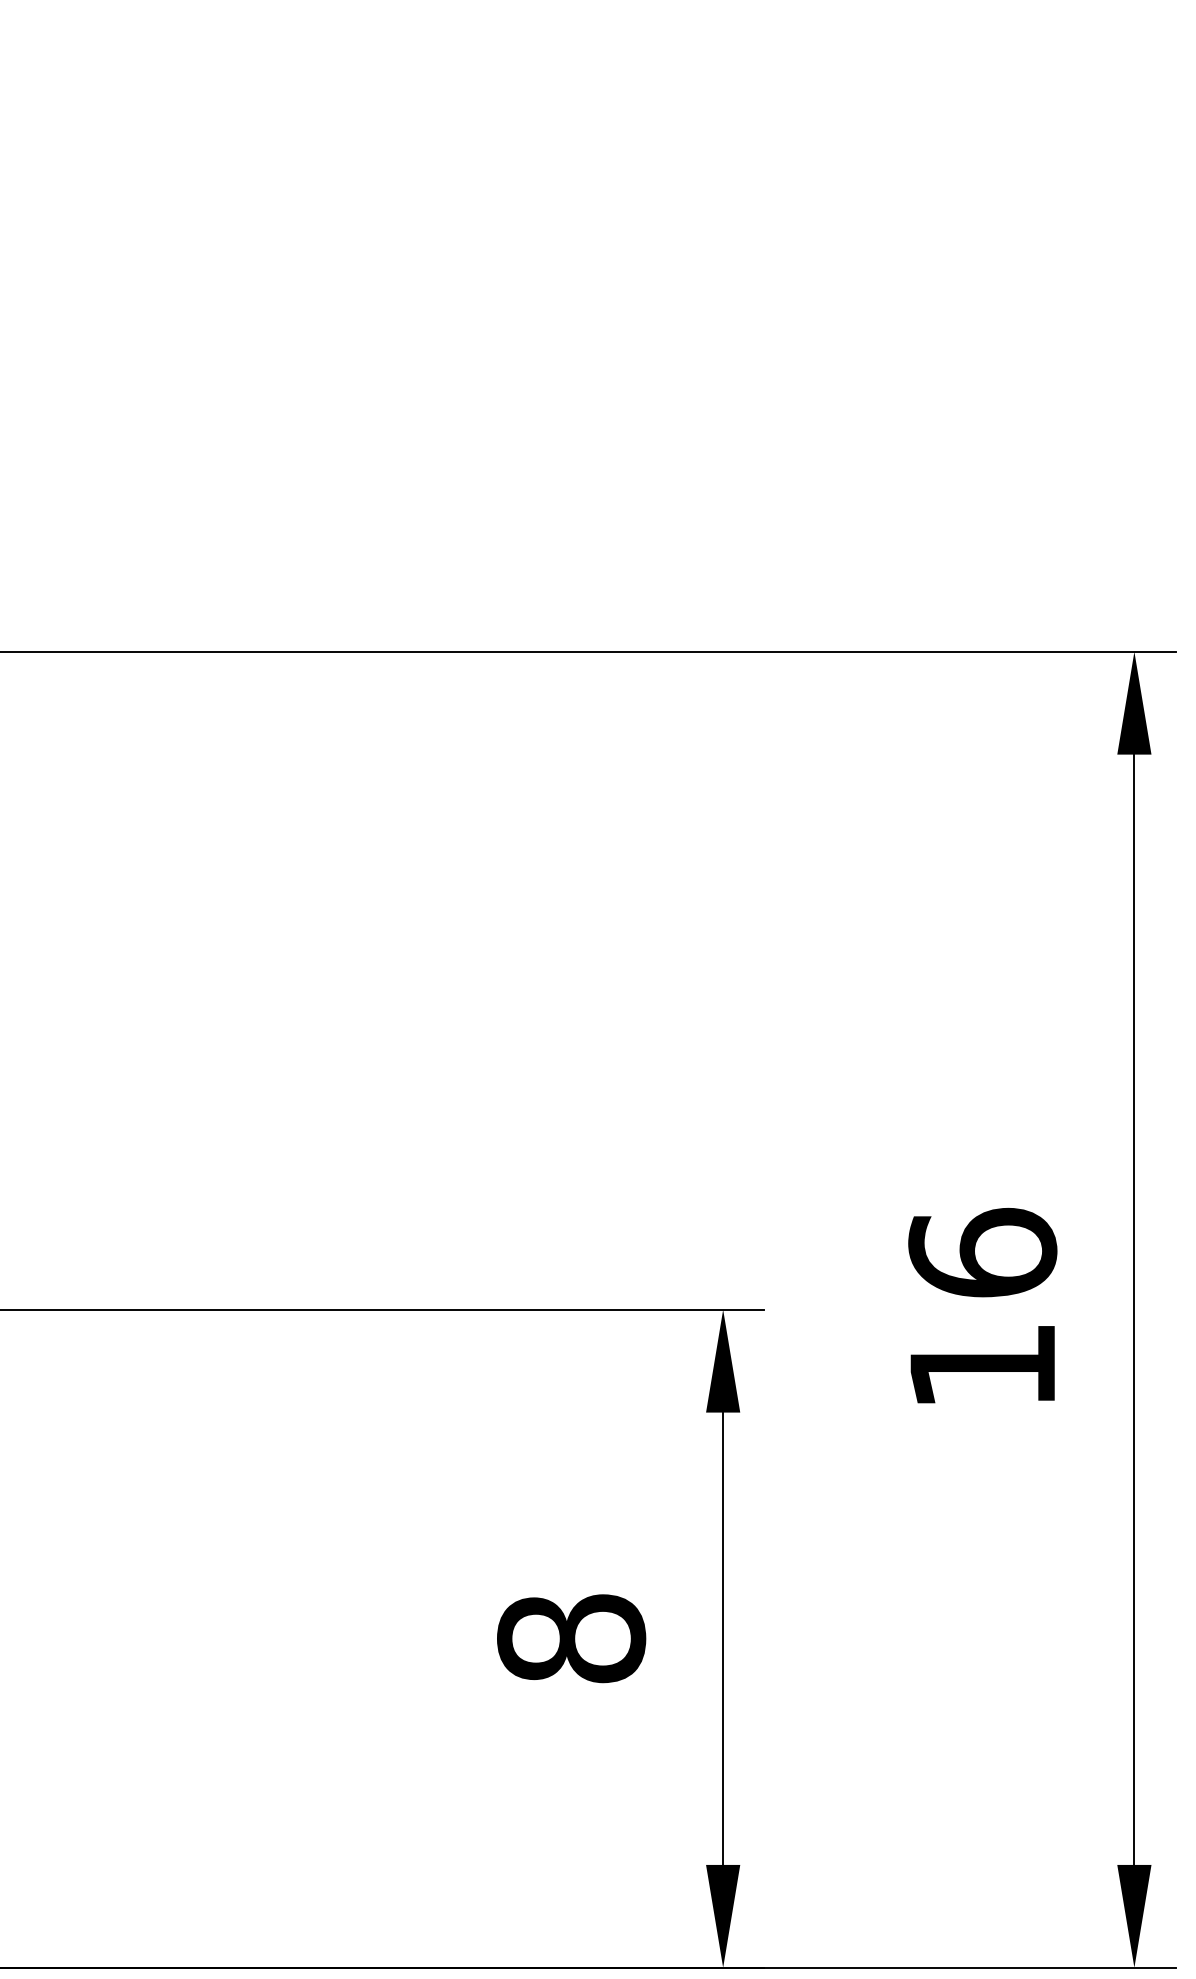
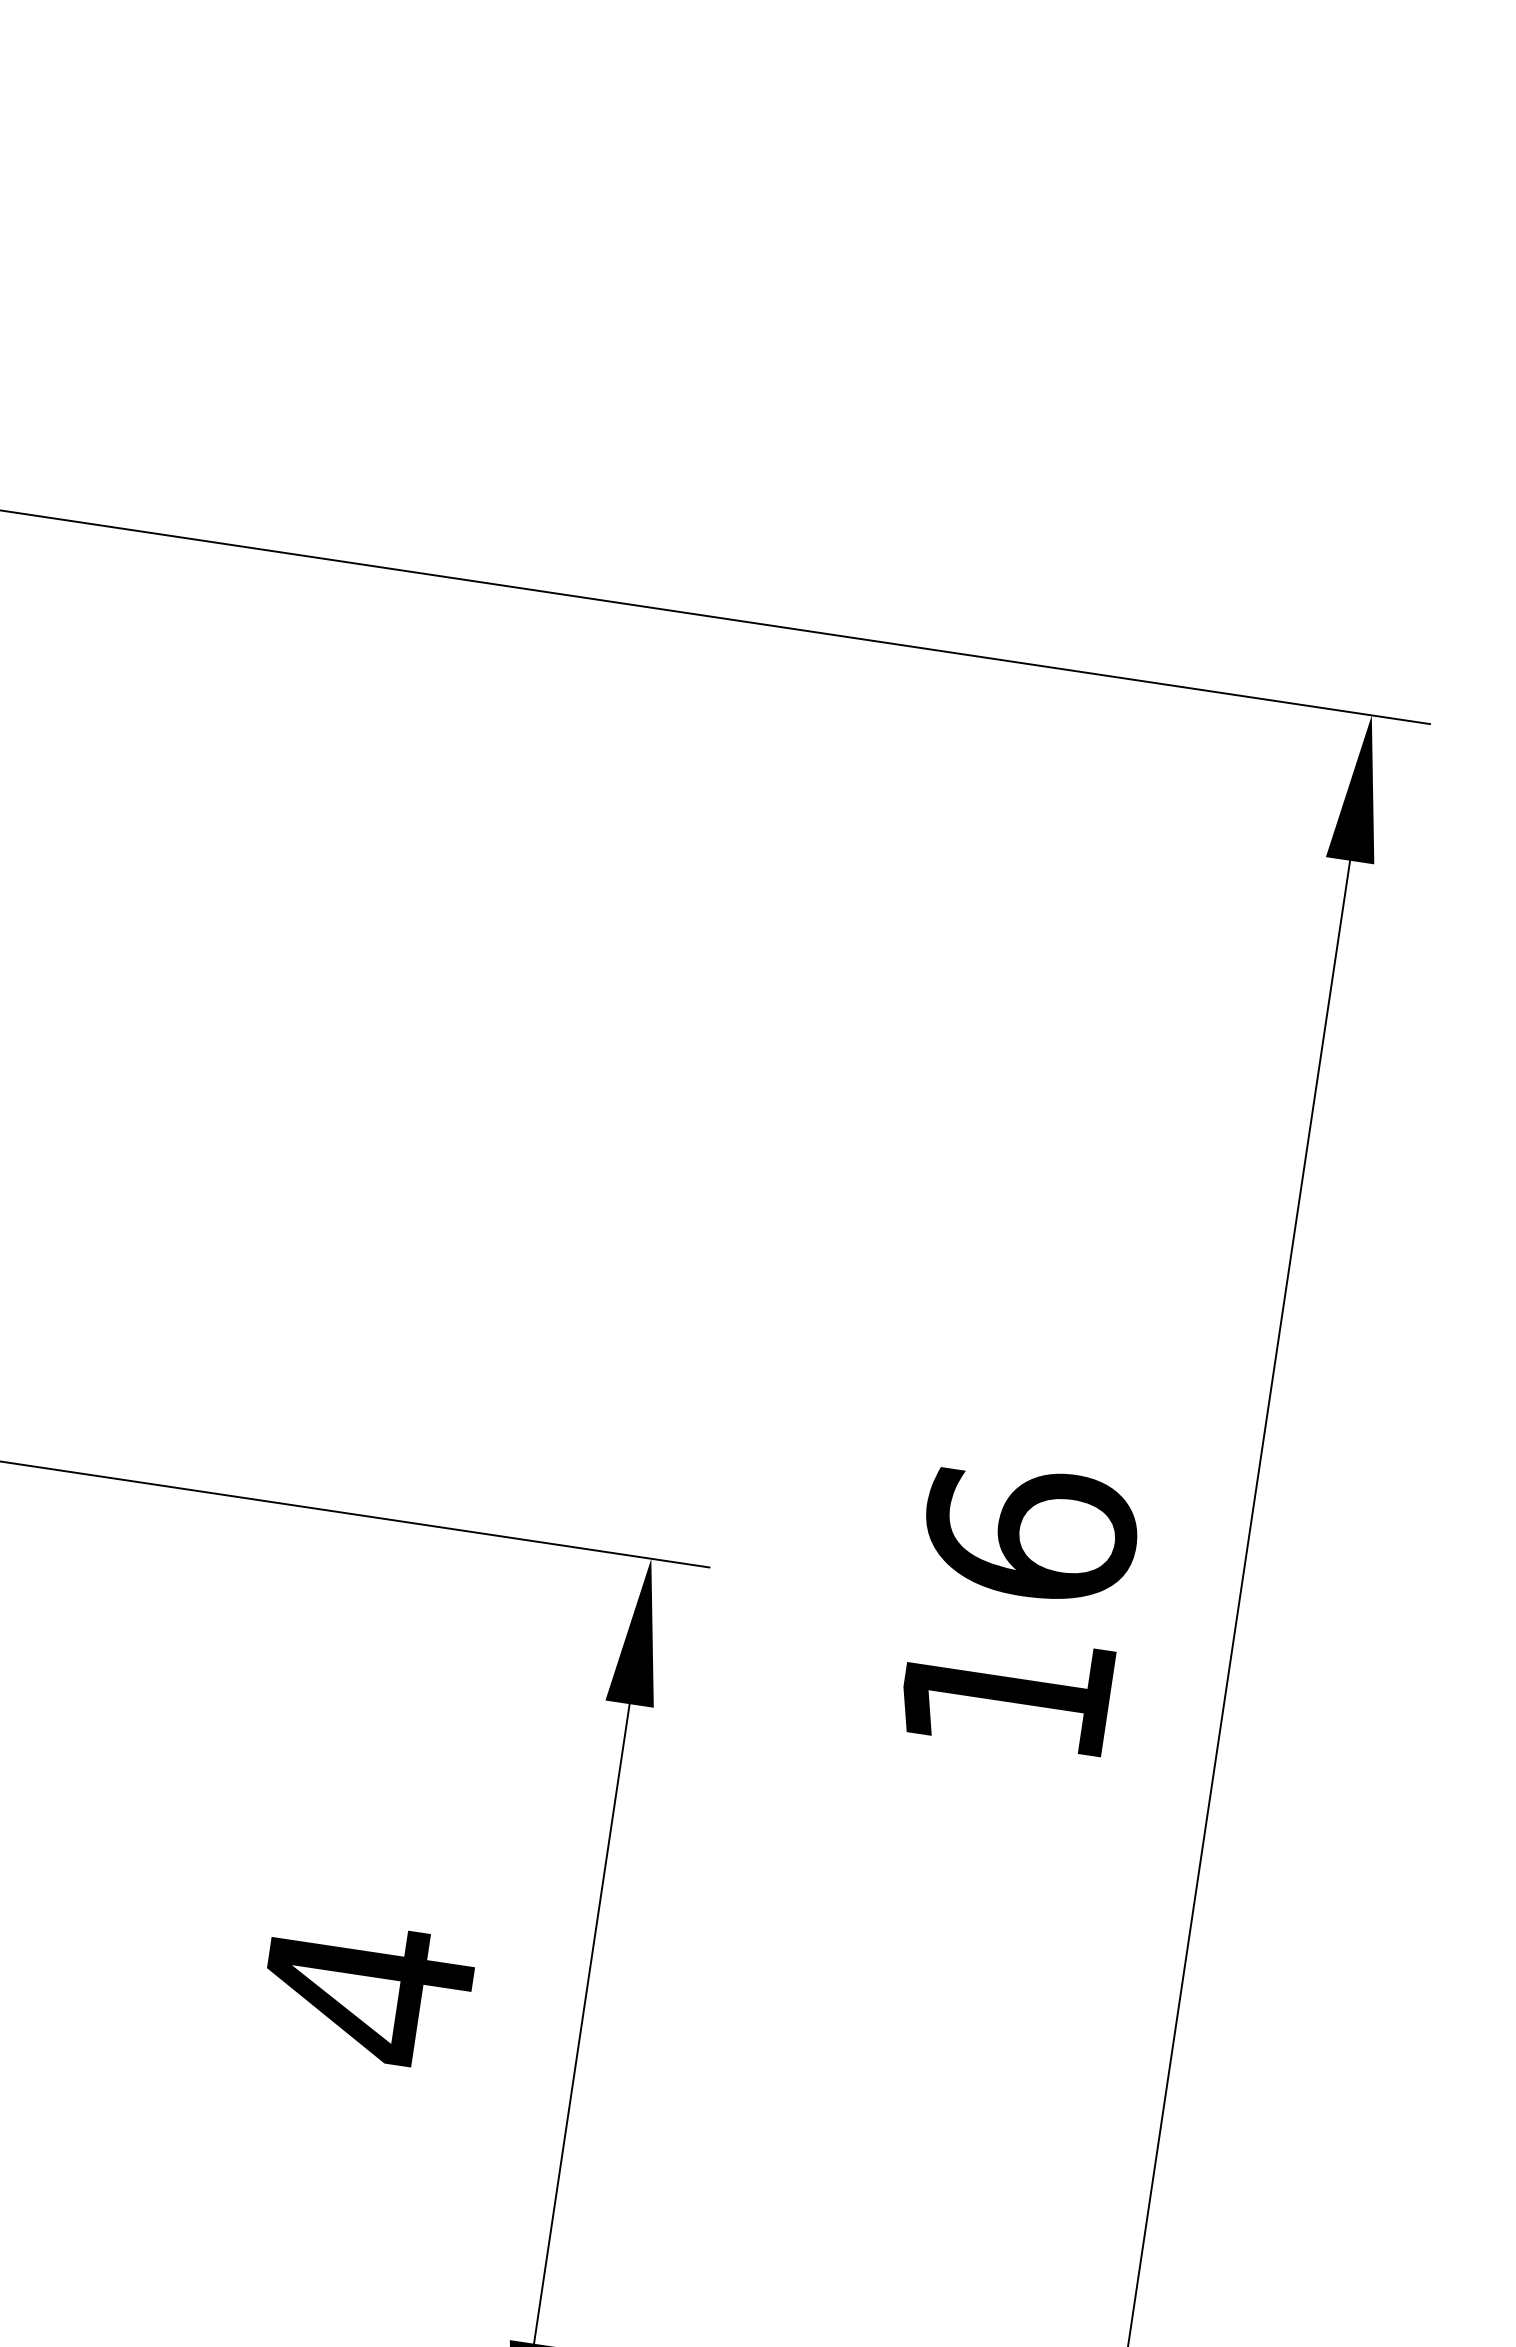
text: (571, 1639) -> (367, 1992), 8 -> 4

